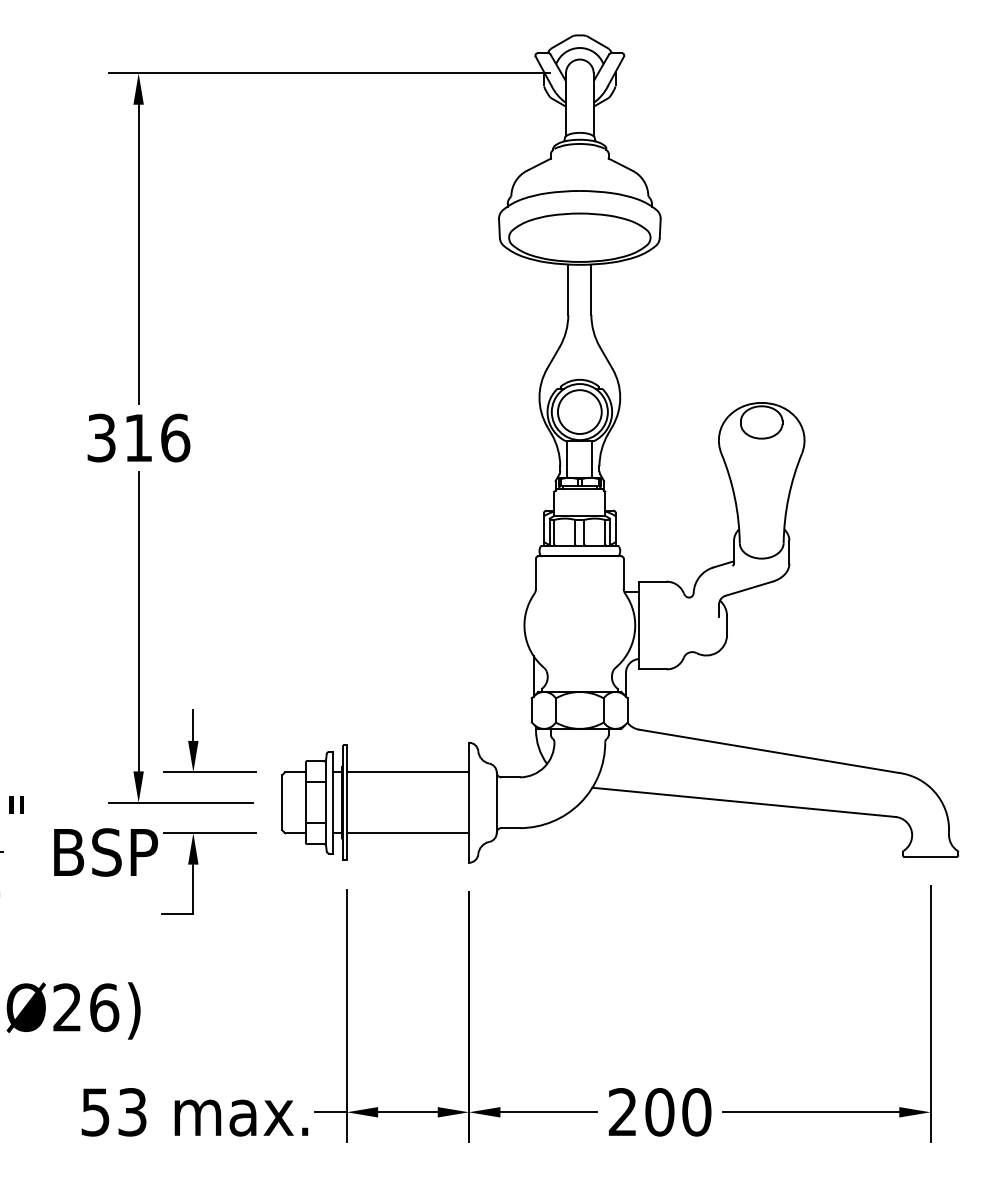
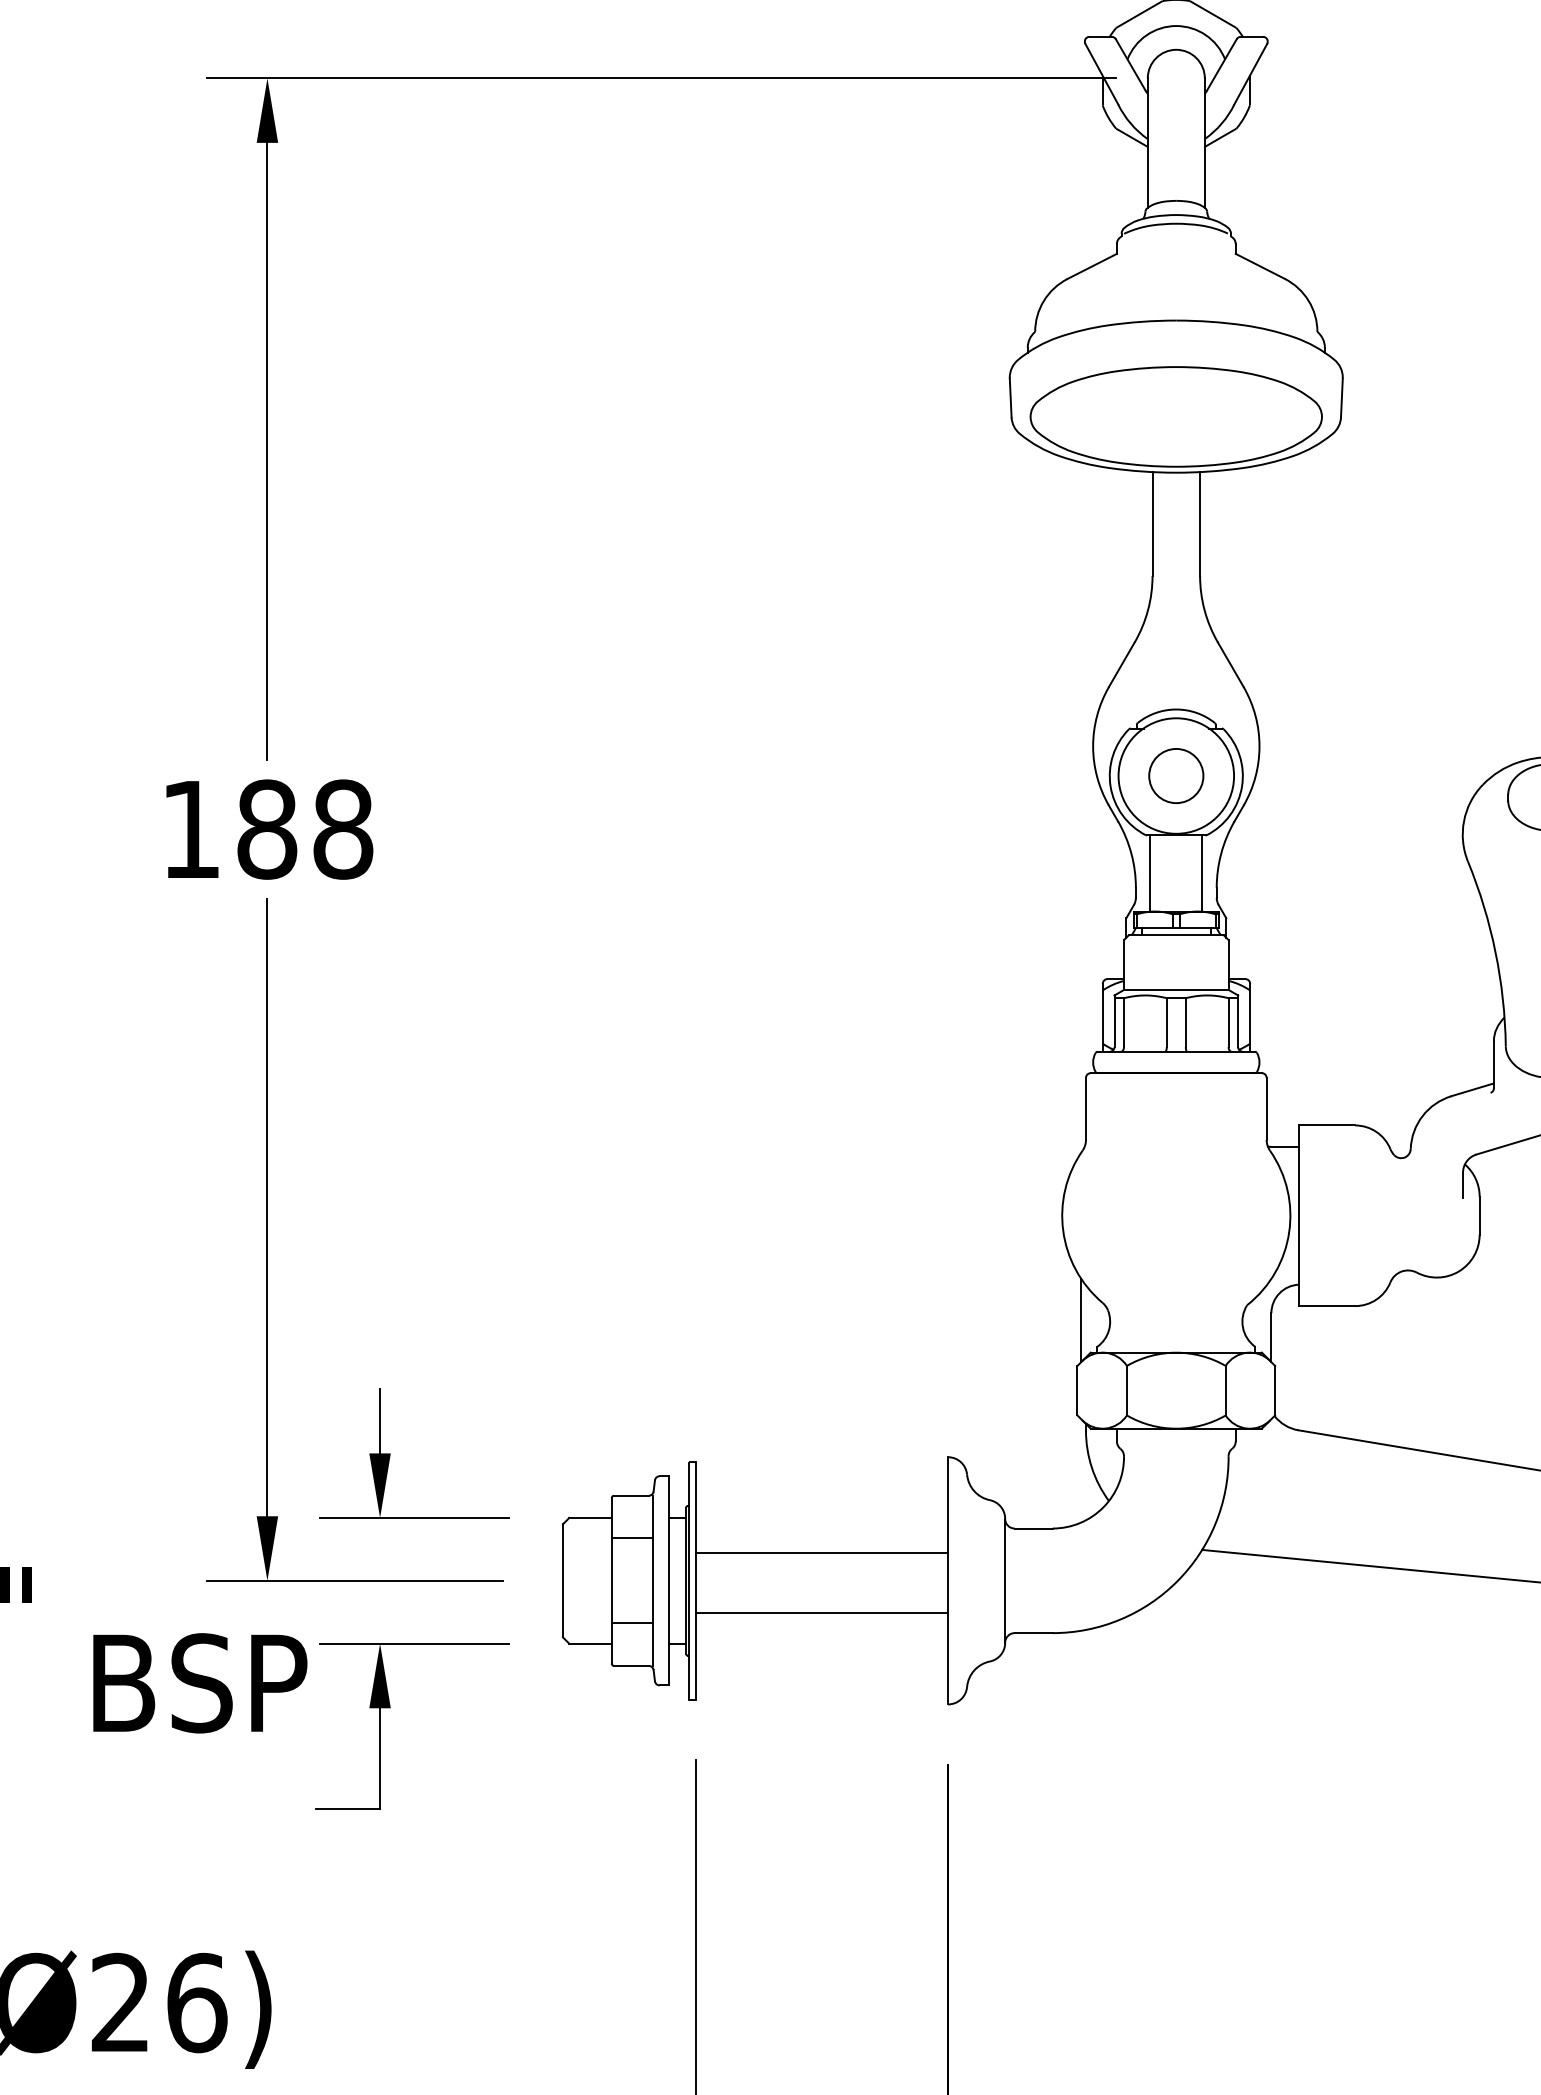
circle: (579, 412) -> (1175, 776), size x0.6
text: (138, 437) -> (267, 828), 316 -> 188
line: (407, 772) -> (821, 1613), moved
line: (407, 833) -> (821, 1553), moved

